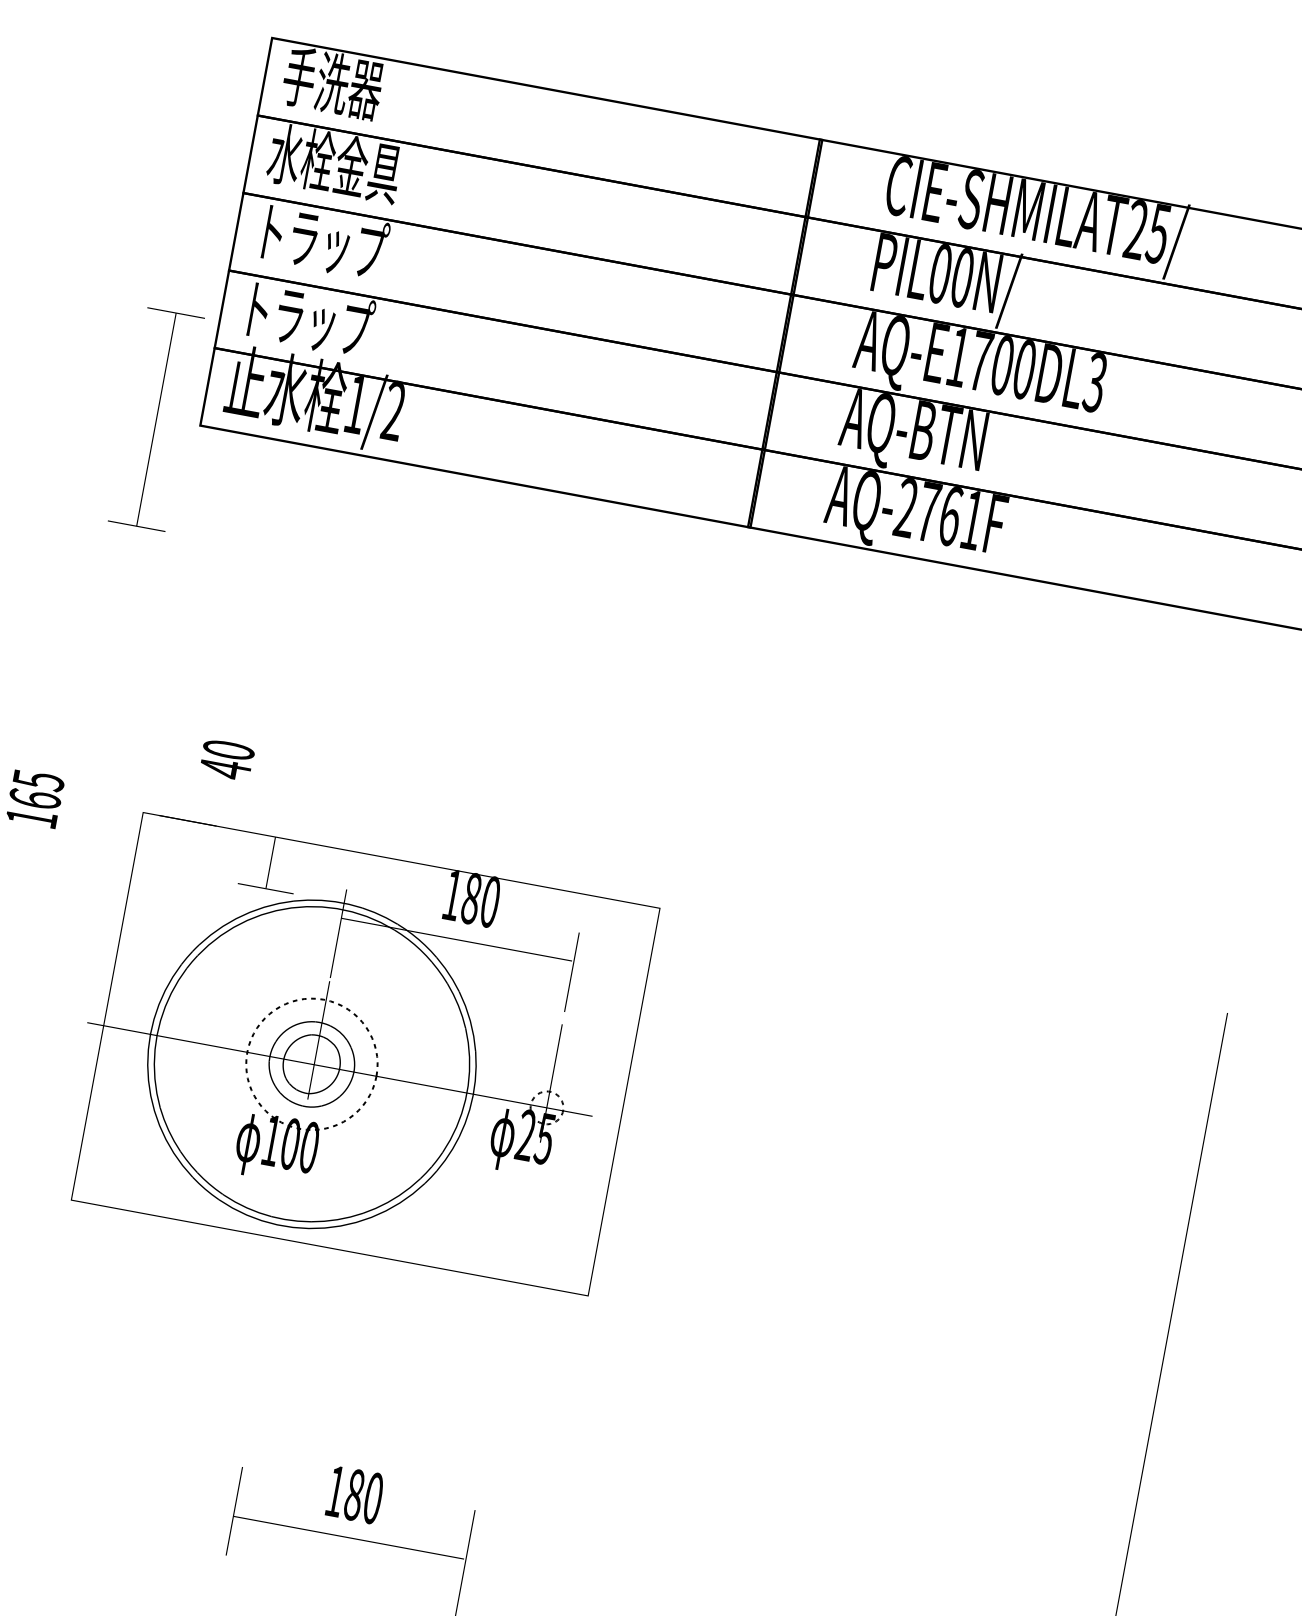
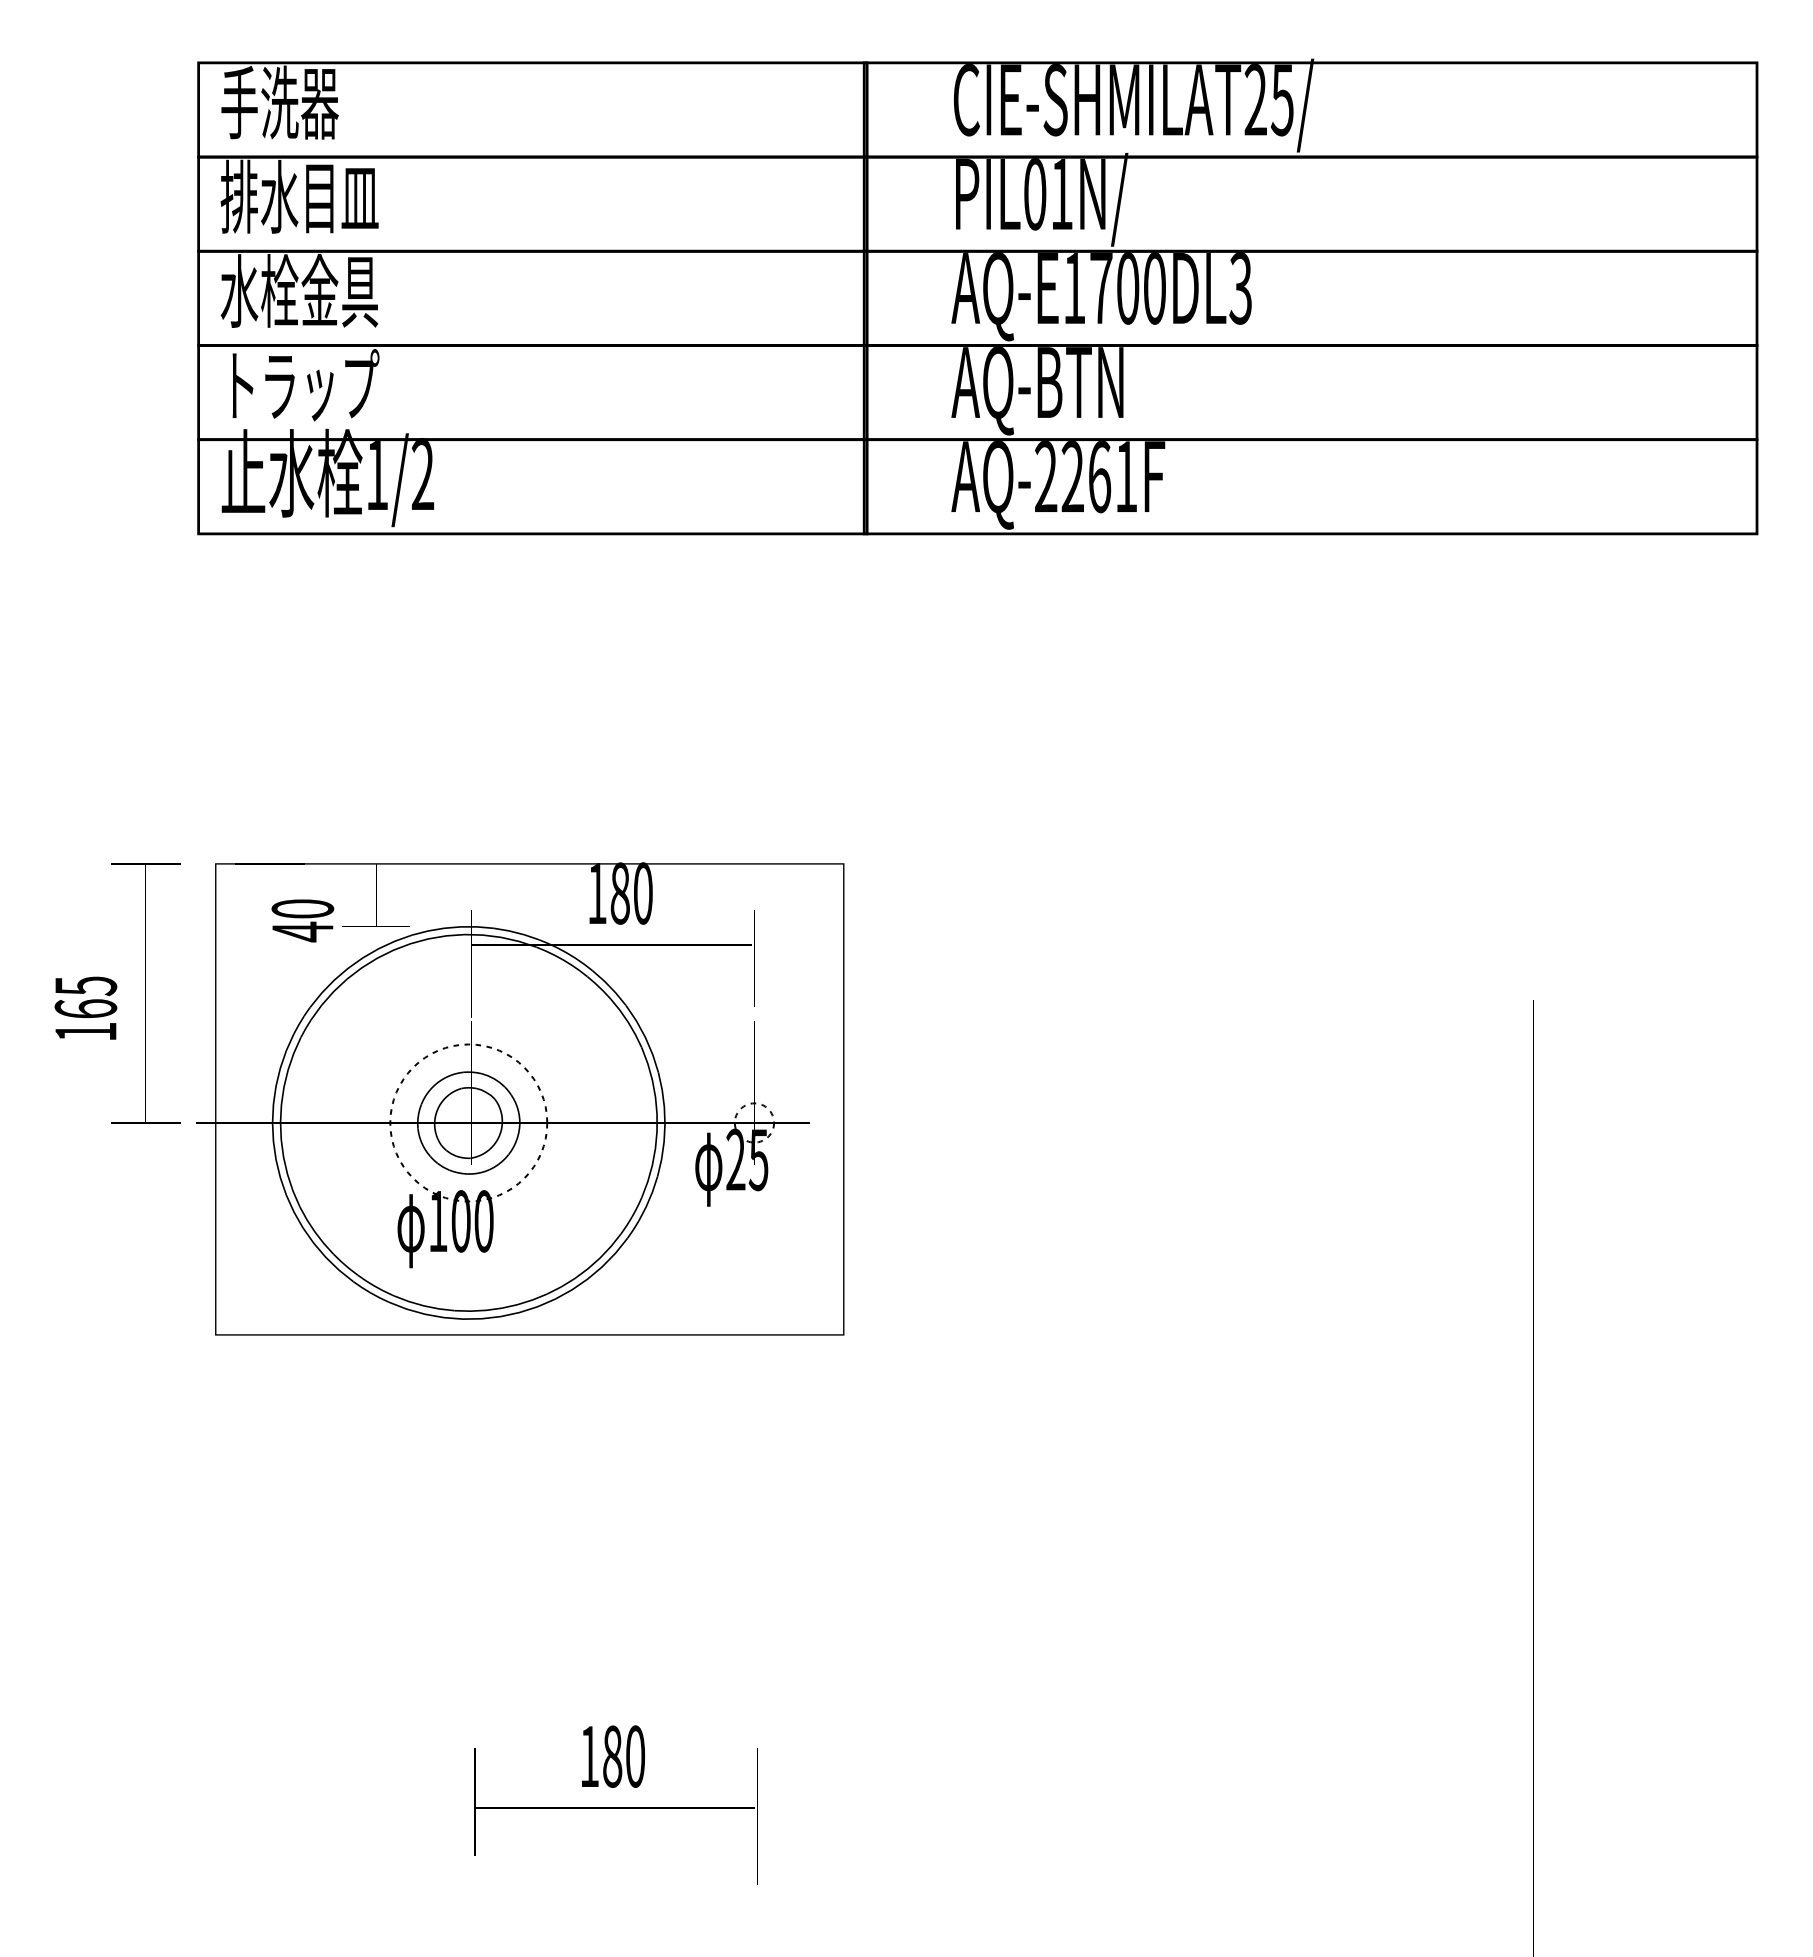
text: (334, 163) -> (299, 196), 水栓金具 -> 排水目皿
text: (320, 240) -> (299, 290), トラップ -> 水栓金具
text: (962, 277) -> (1061, 194), PIL00N/ -> PIL01N/
part: (156, 419) -> (145, 993), moved
text: (928, 511) -> (1072, 476), AQ-2761F -> AQ-2261F
part: (358, 1052) -> (520, 1098), moved

